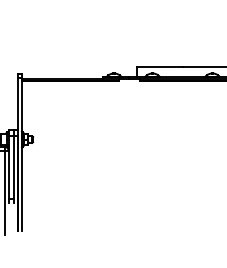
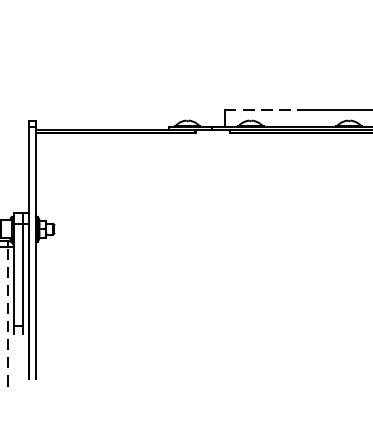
line: (159, 66) -> (262, 109), solid -> dashed
line: (4, 192) -> (7, 316), solid -> dashed

